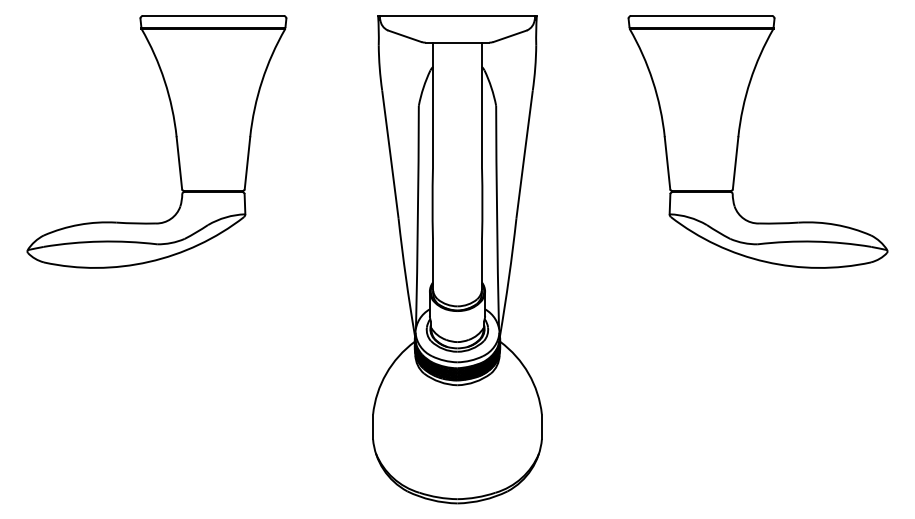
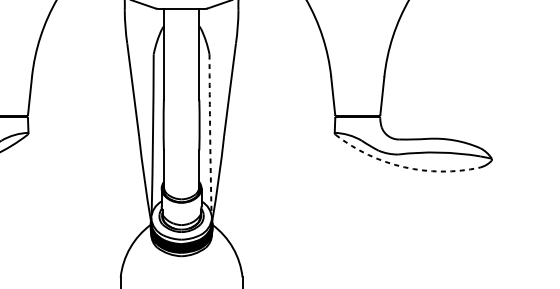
arc: (497, 217) -> (210, 135), solid -> dashed
arc: (765, 261) -> (403, 166), solid -> dashed

